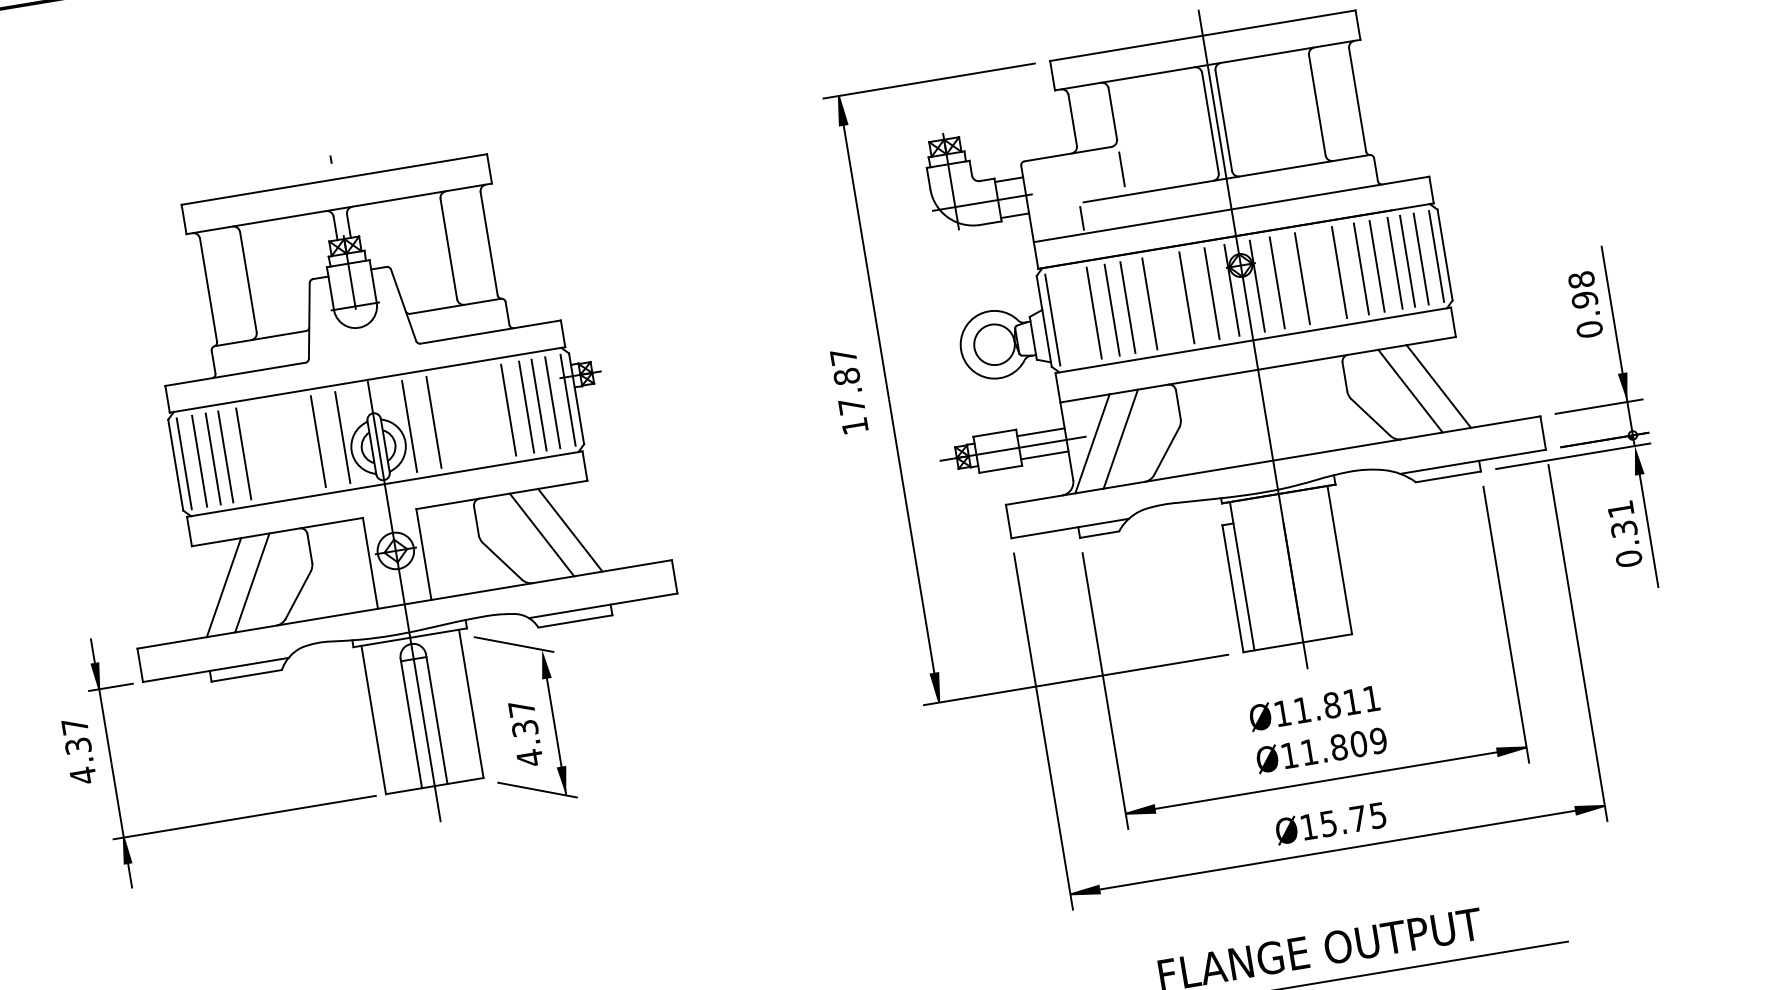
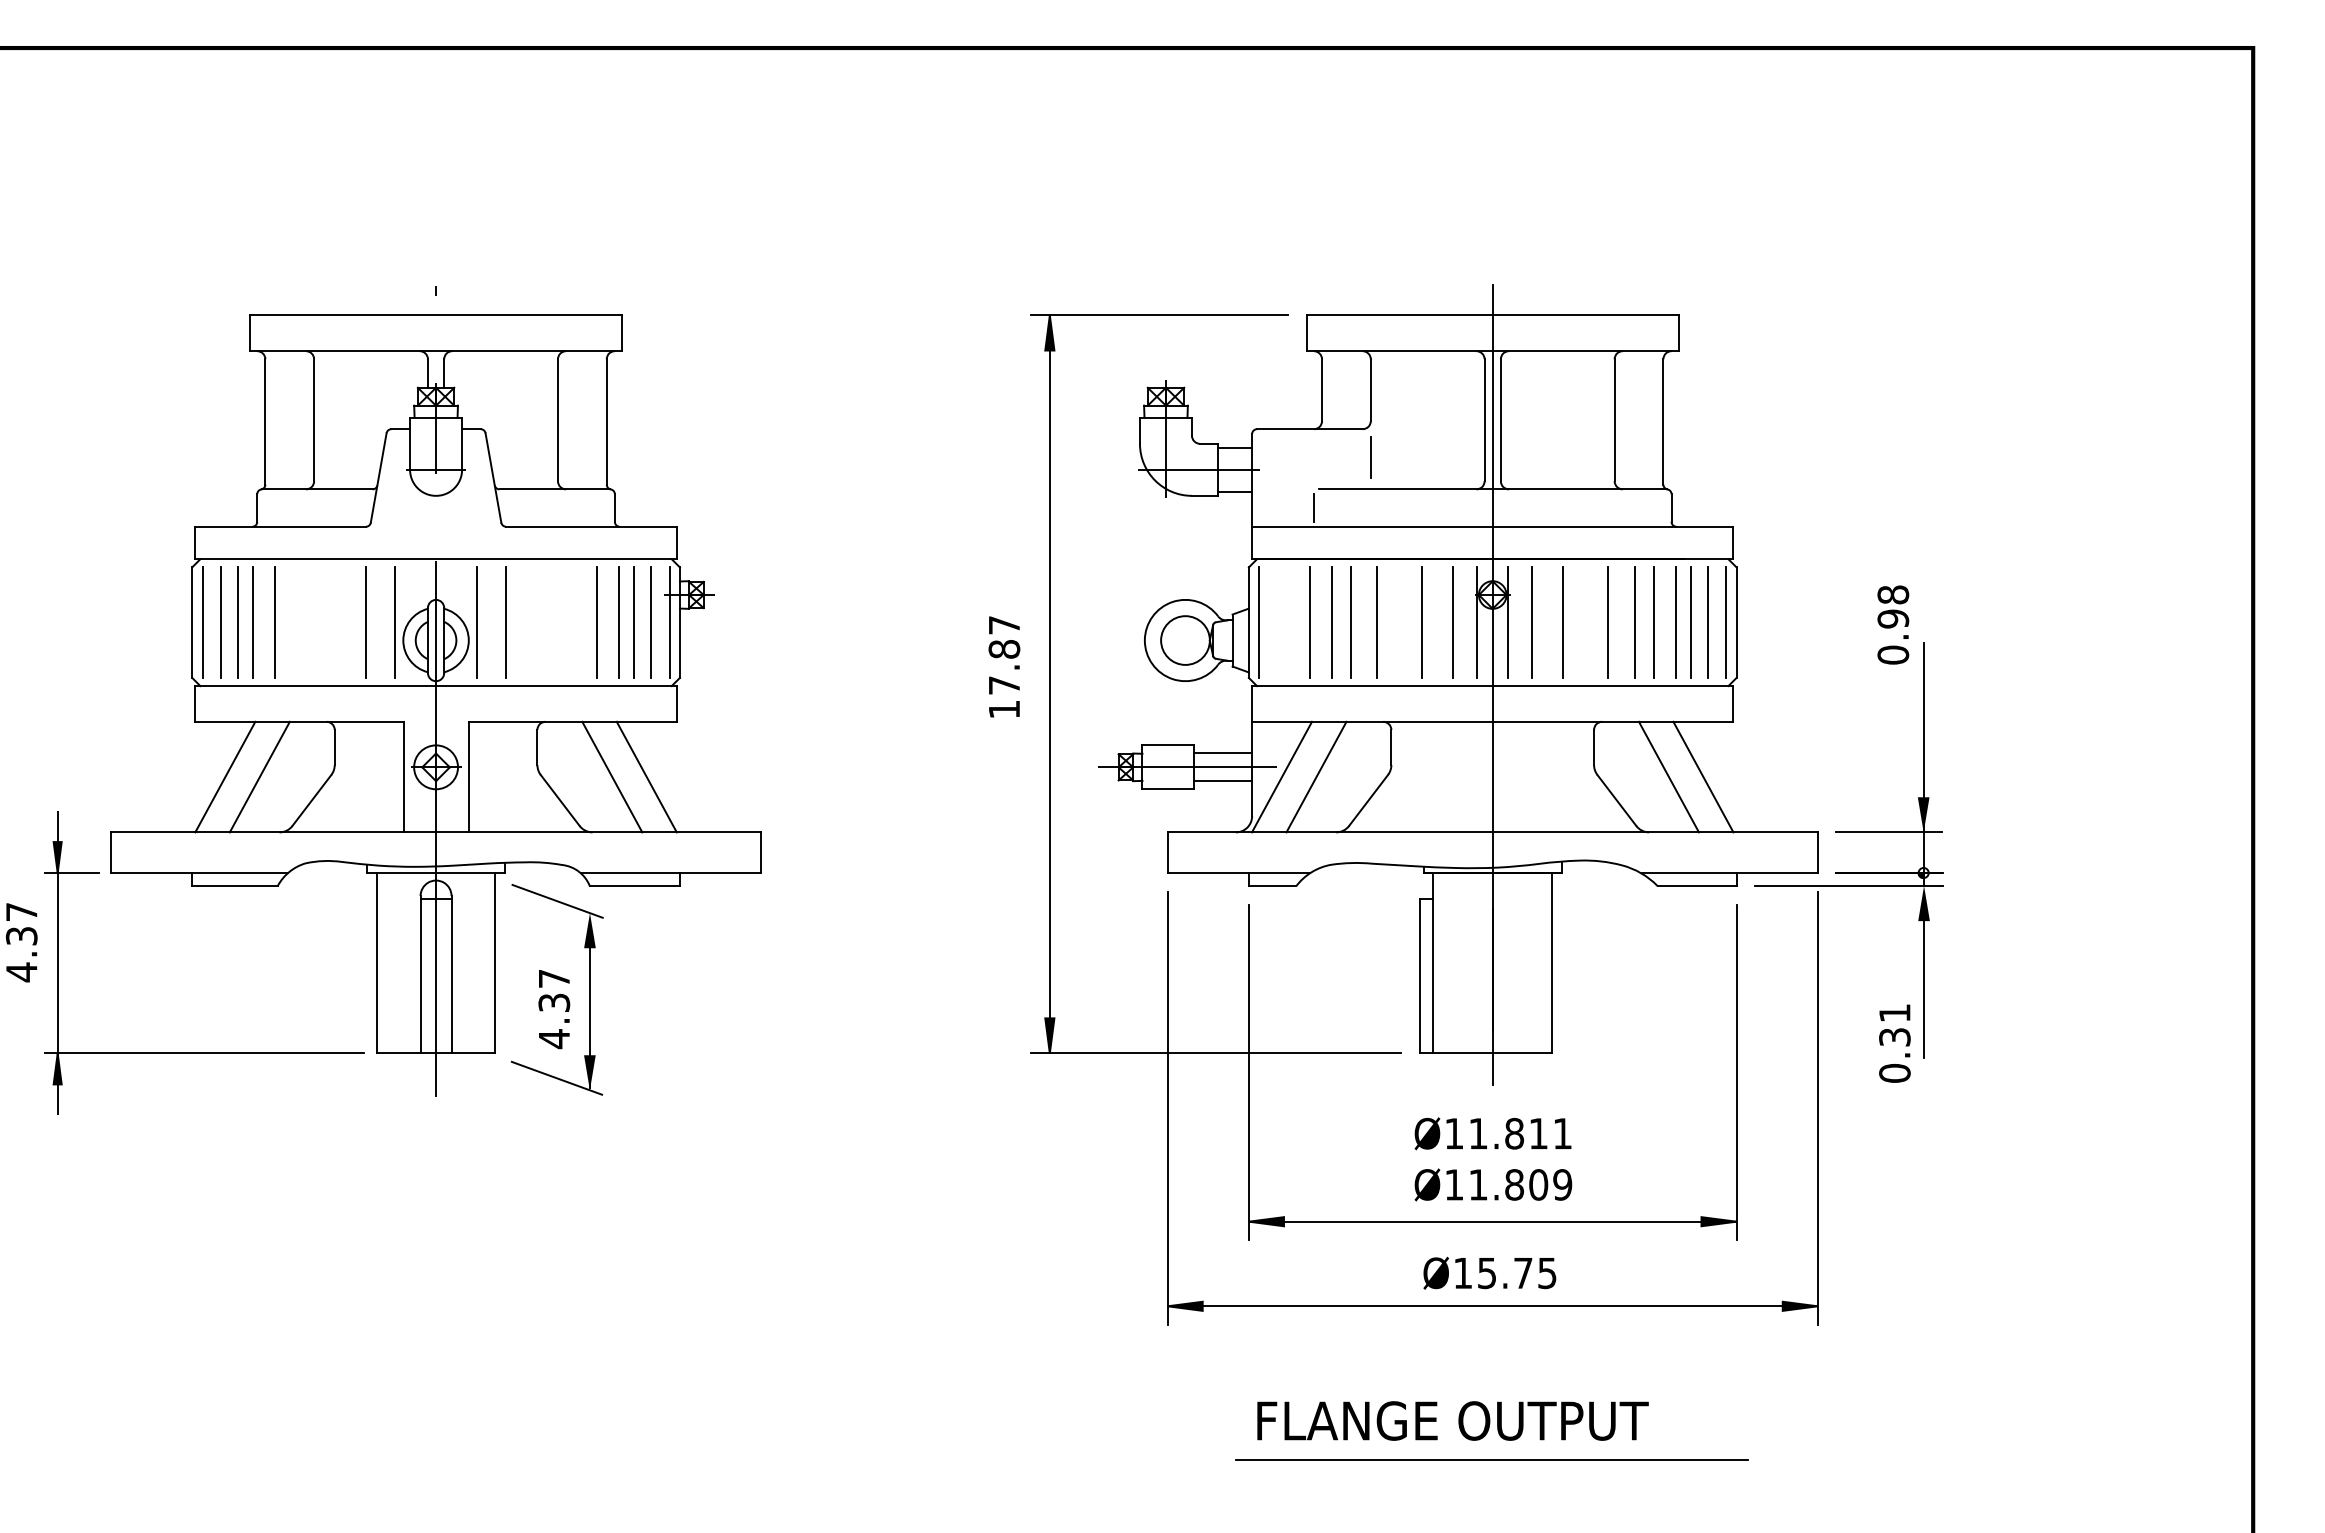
text: (1585, 304) -> (1893, 624), moved
text: (1624, 534) -> (1894, 1043), moved

